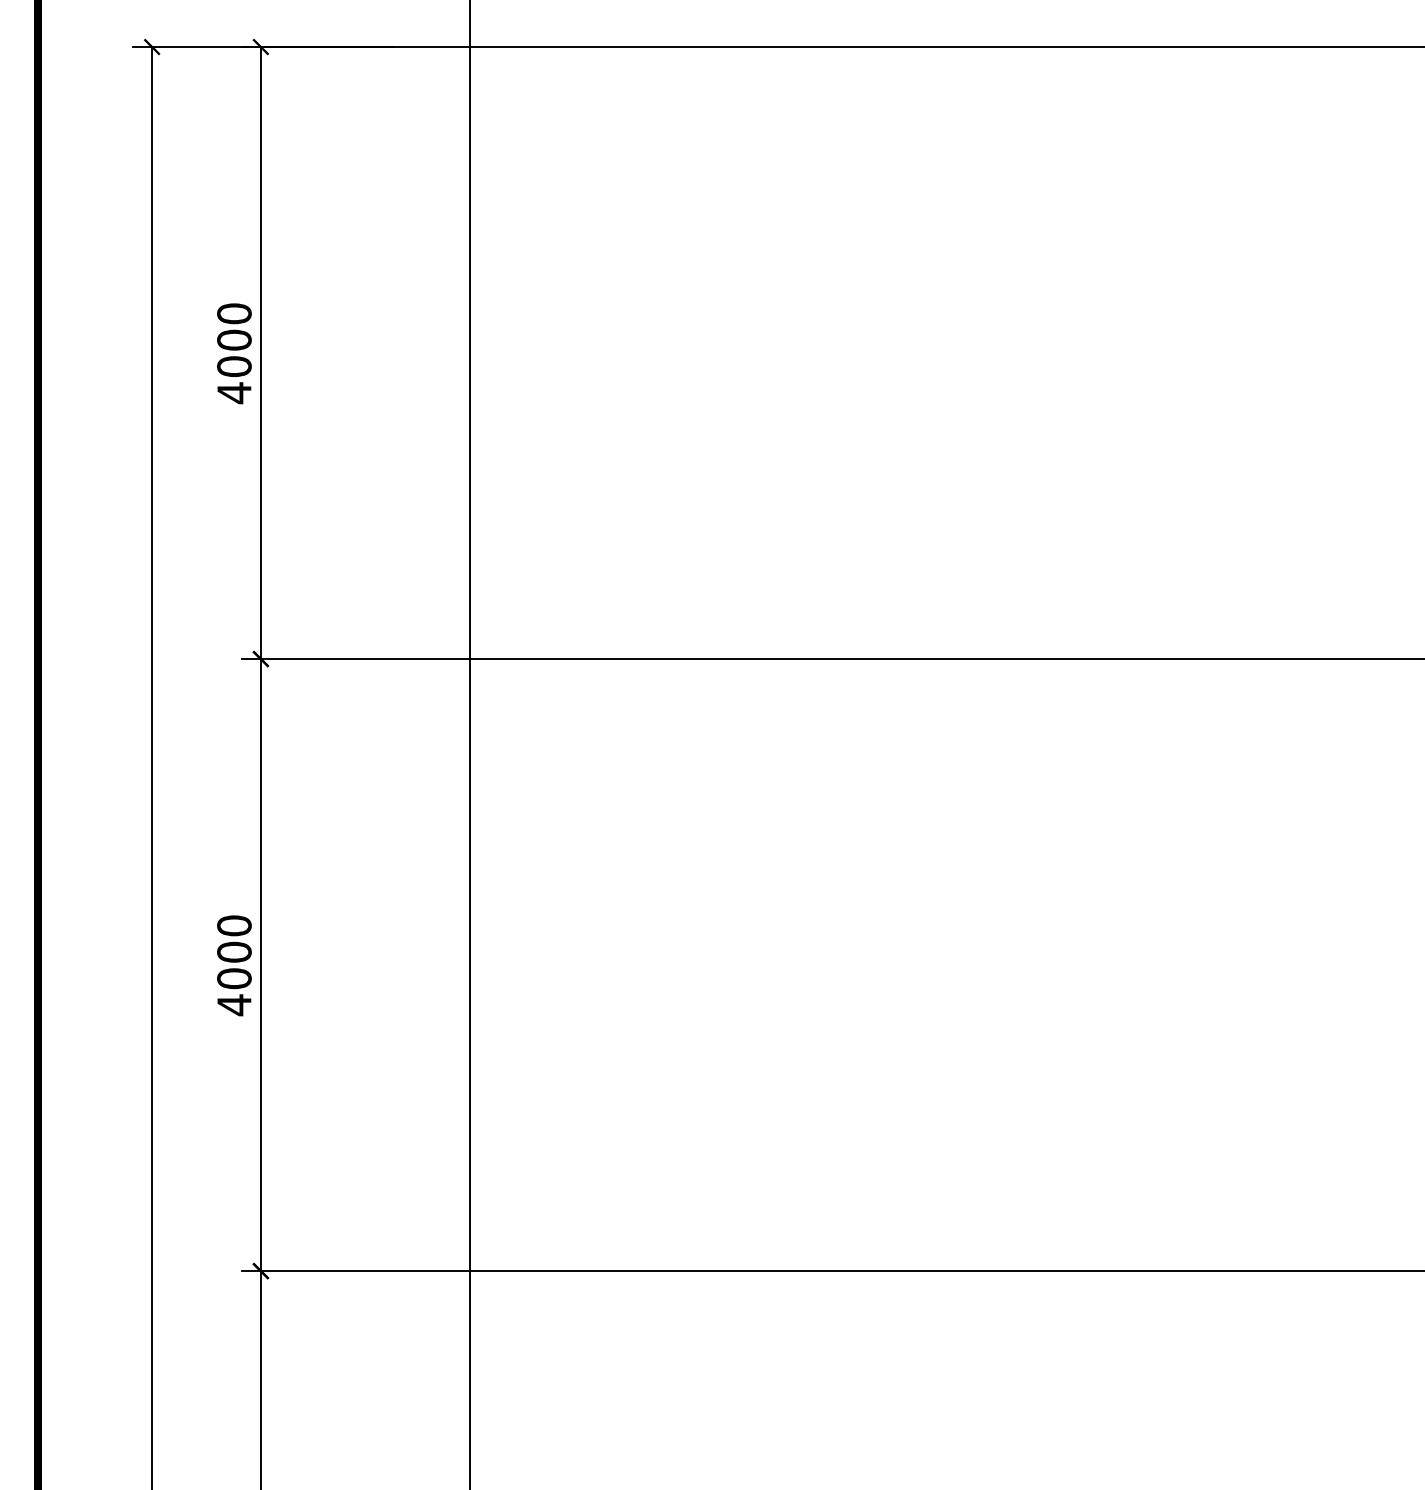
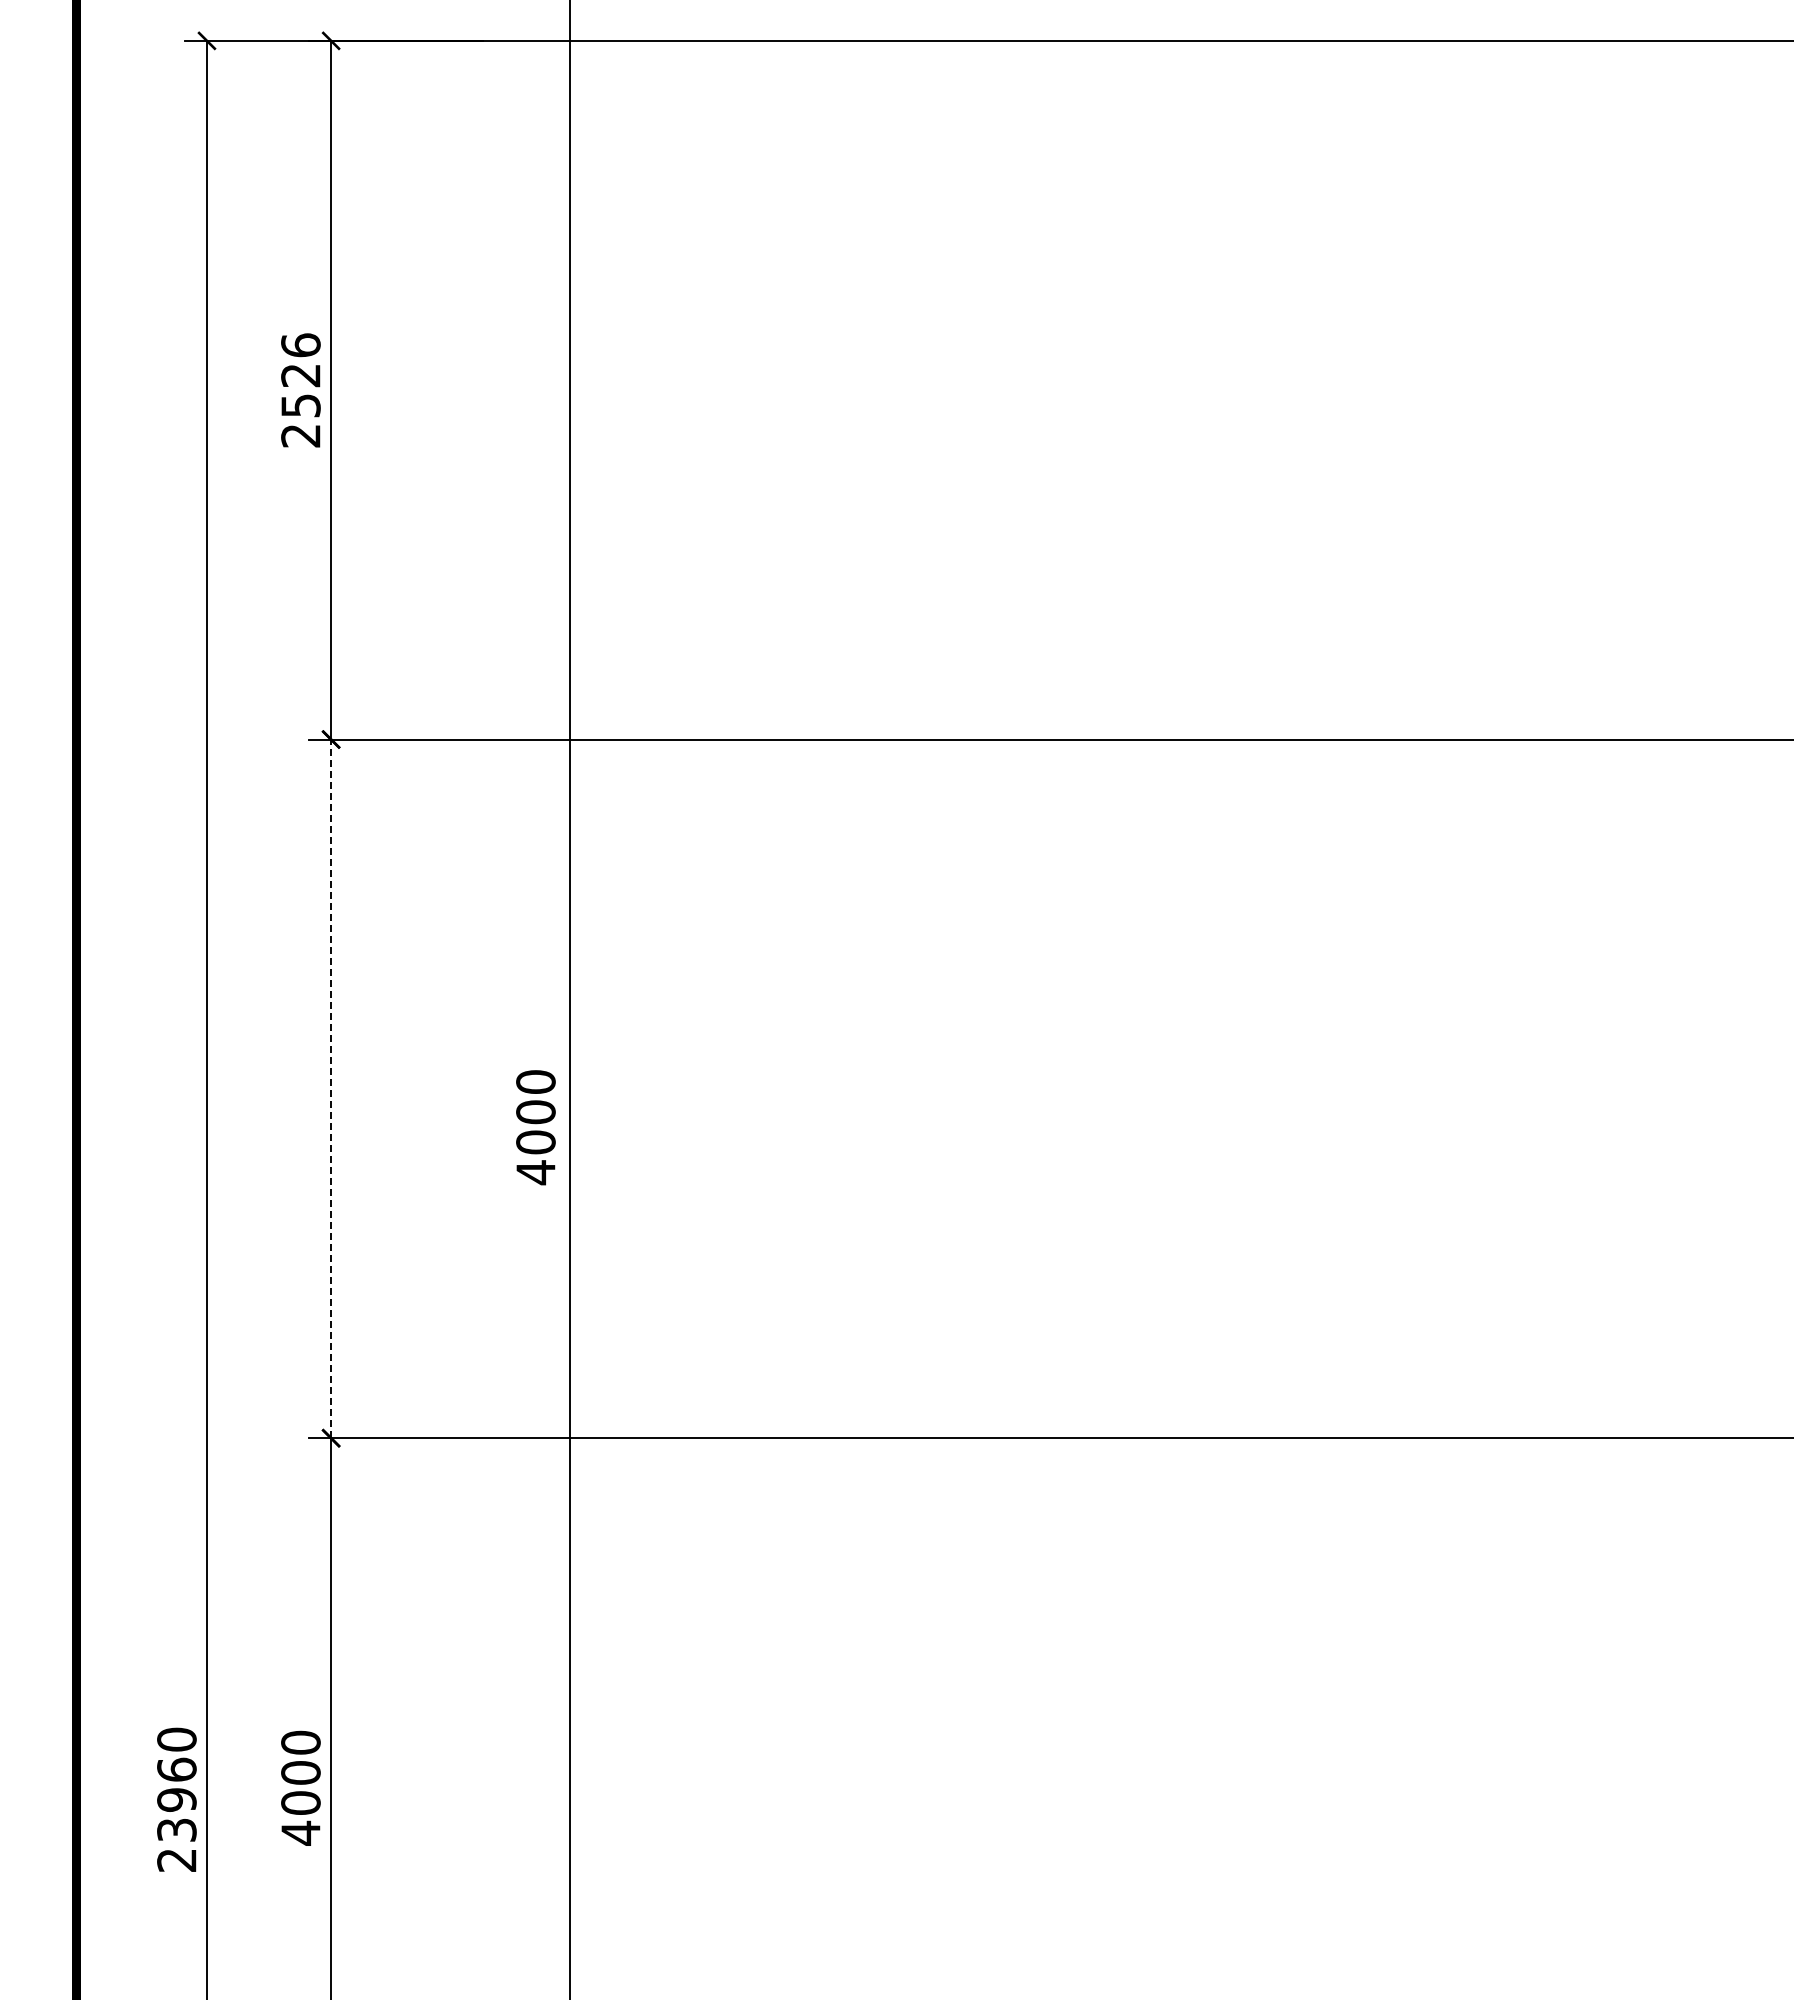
text: (234, 353) -> (300, 390), 4000 -> 2526
line: (261, 964) -> (331, 1088), solid -> dashed
text: (234, 965) -> (535, 1127), moved

